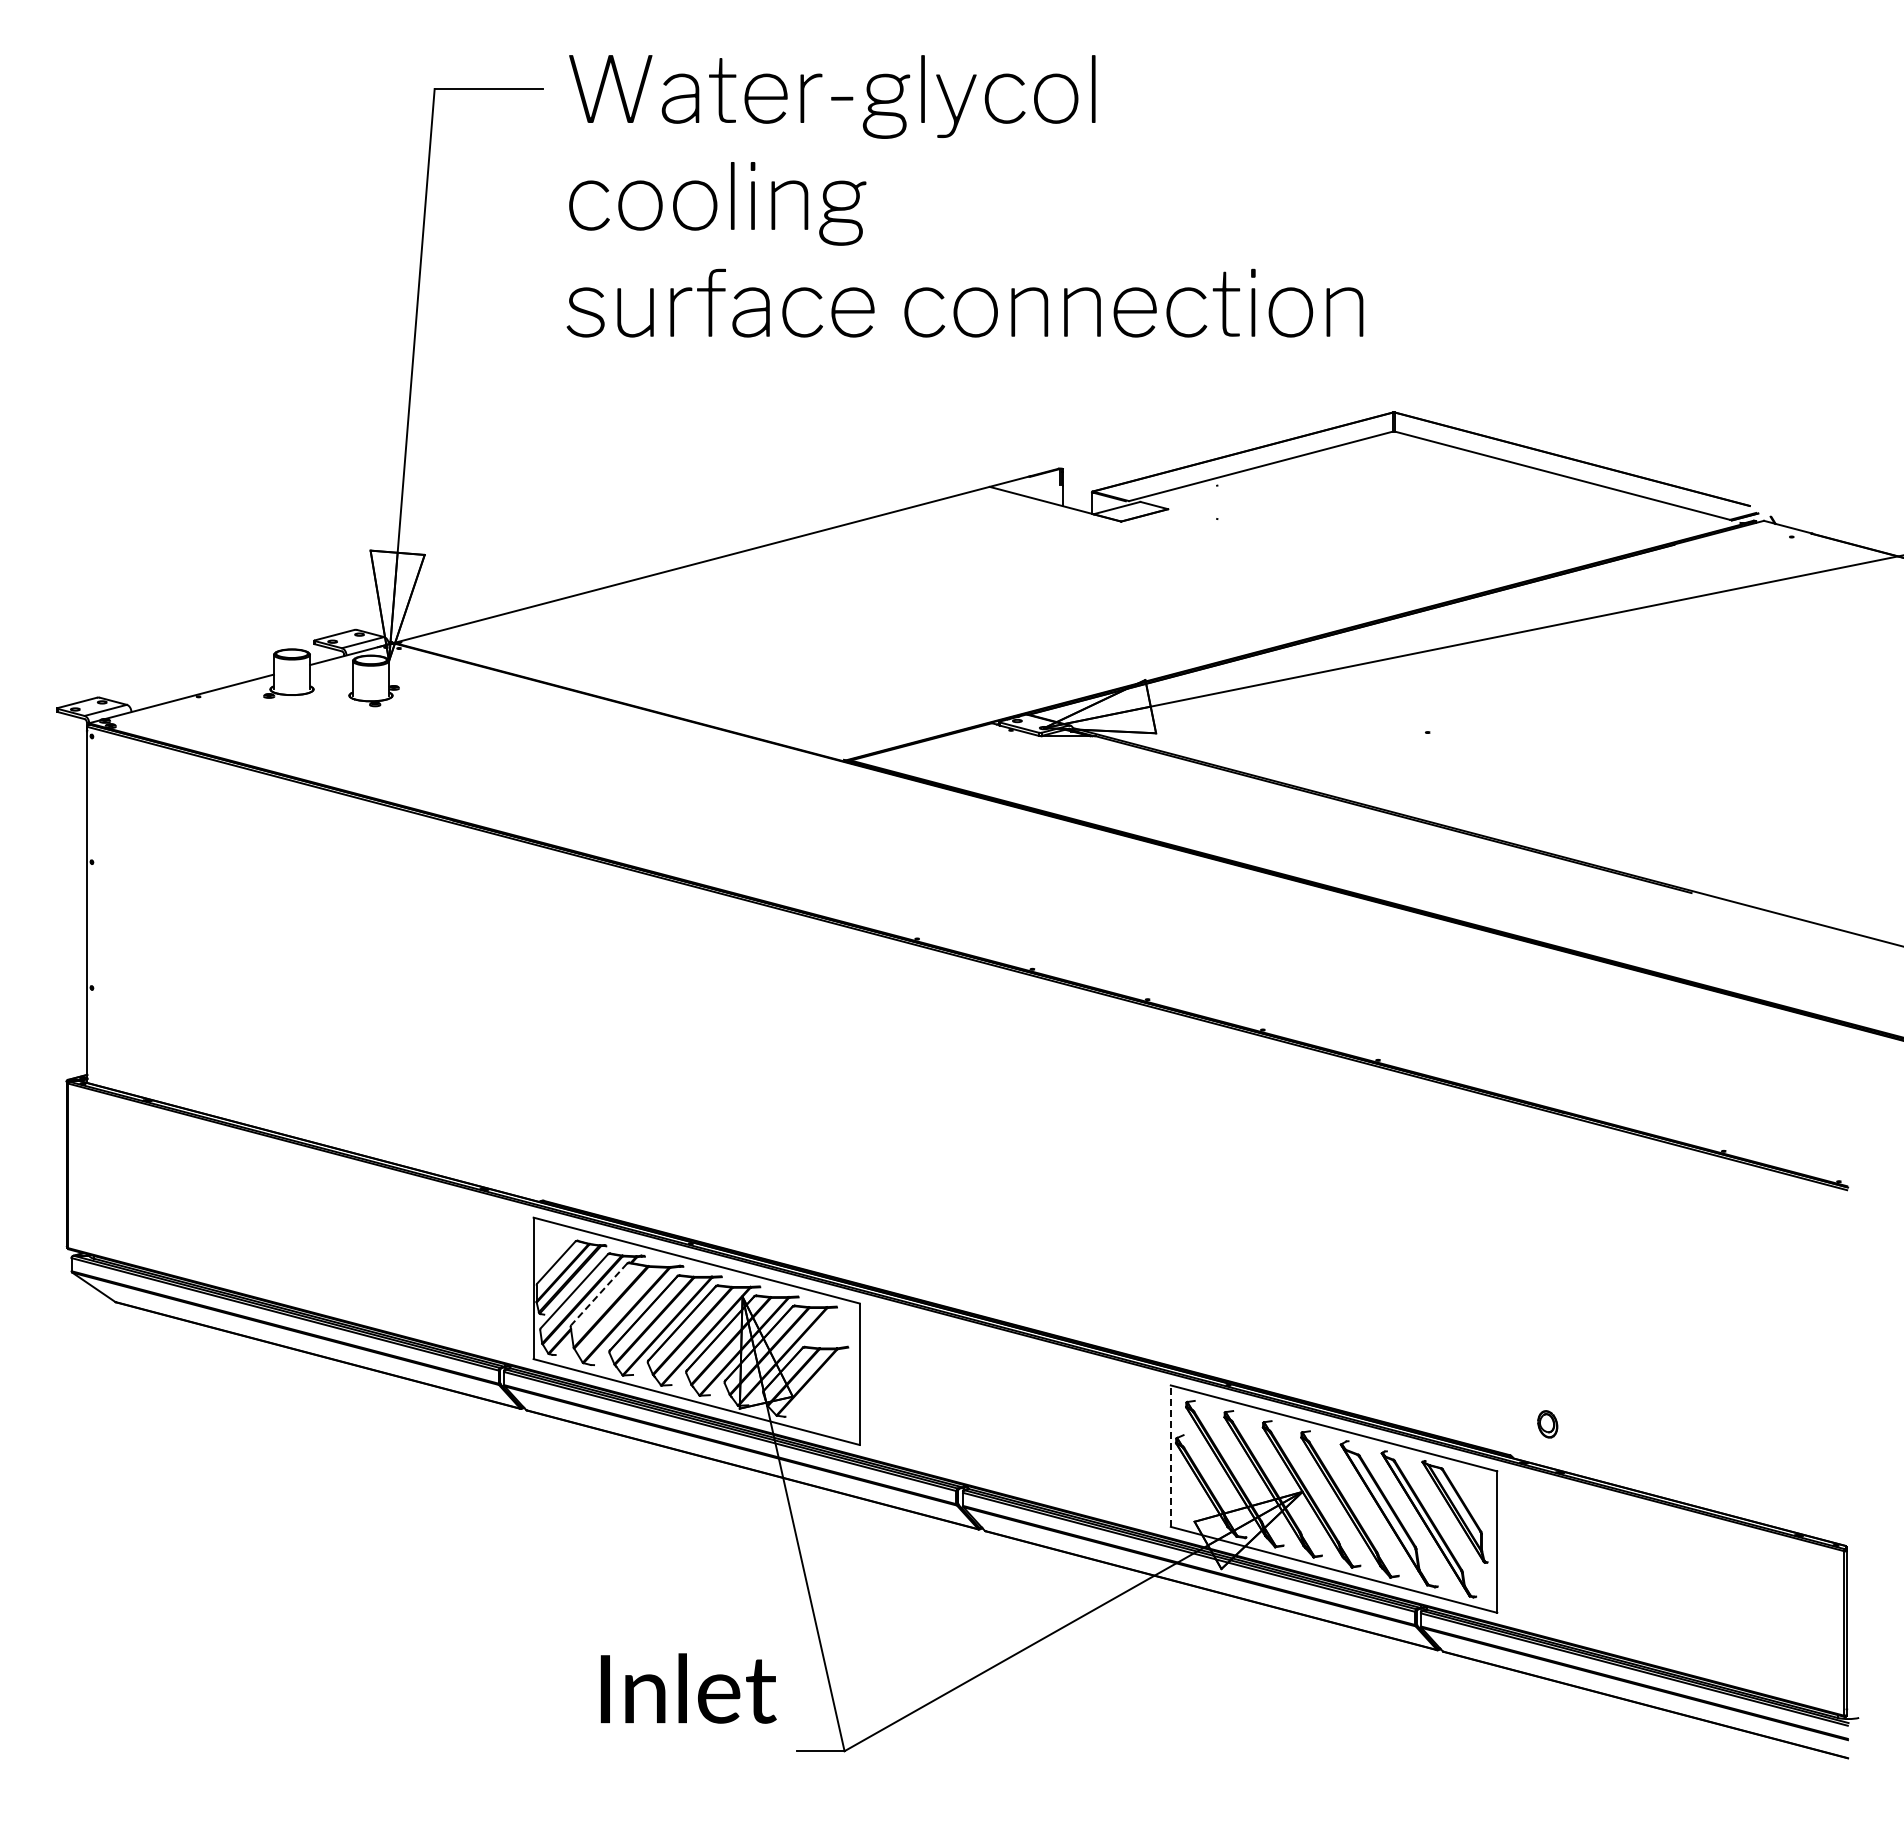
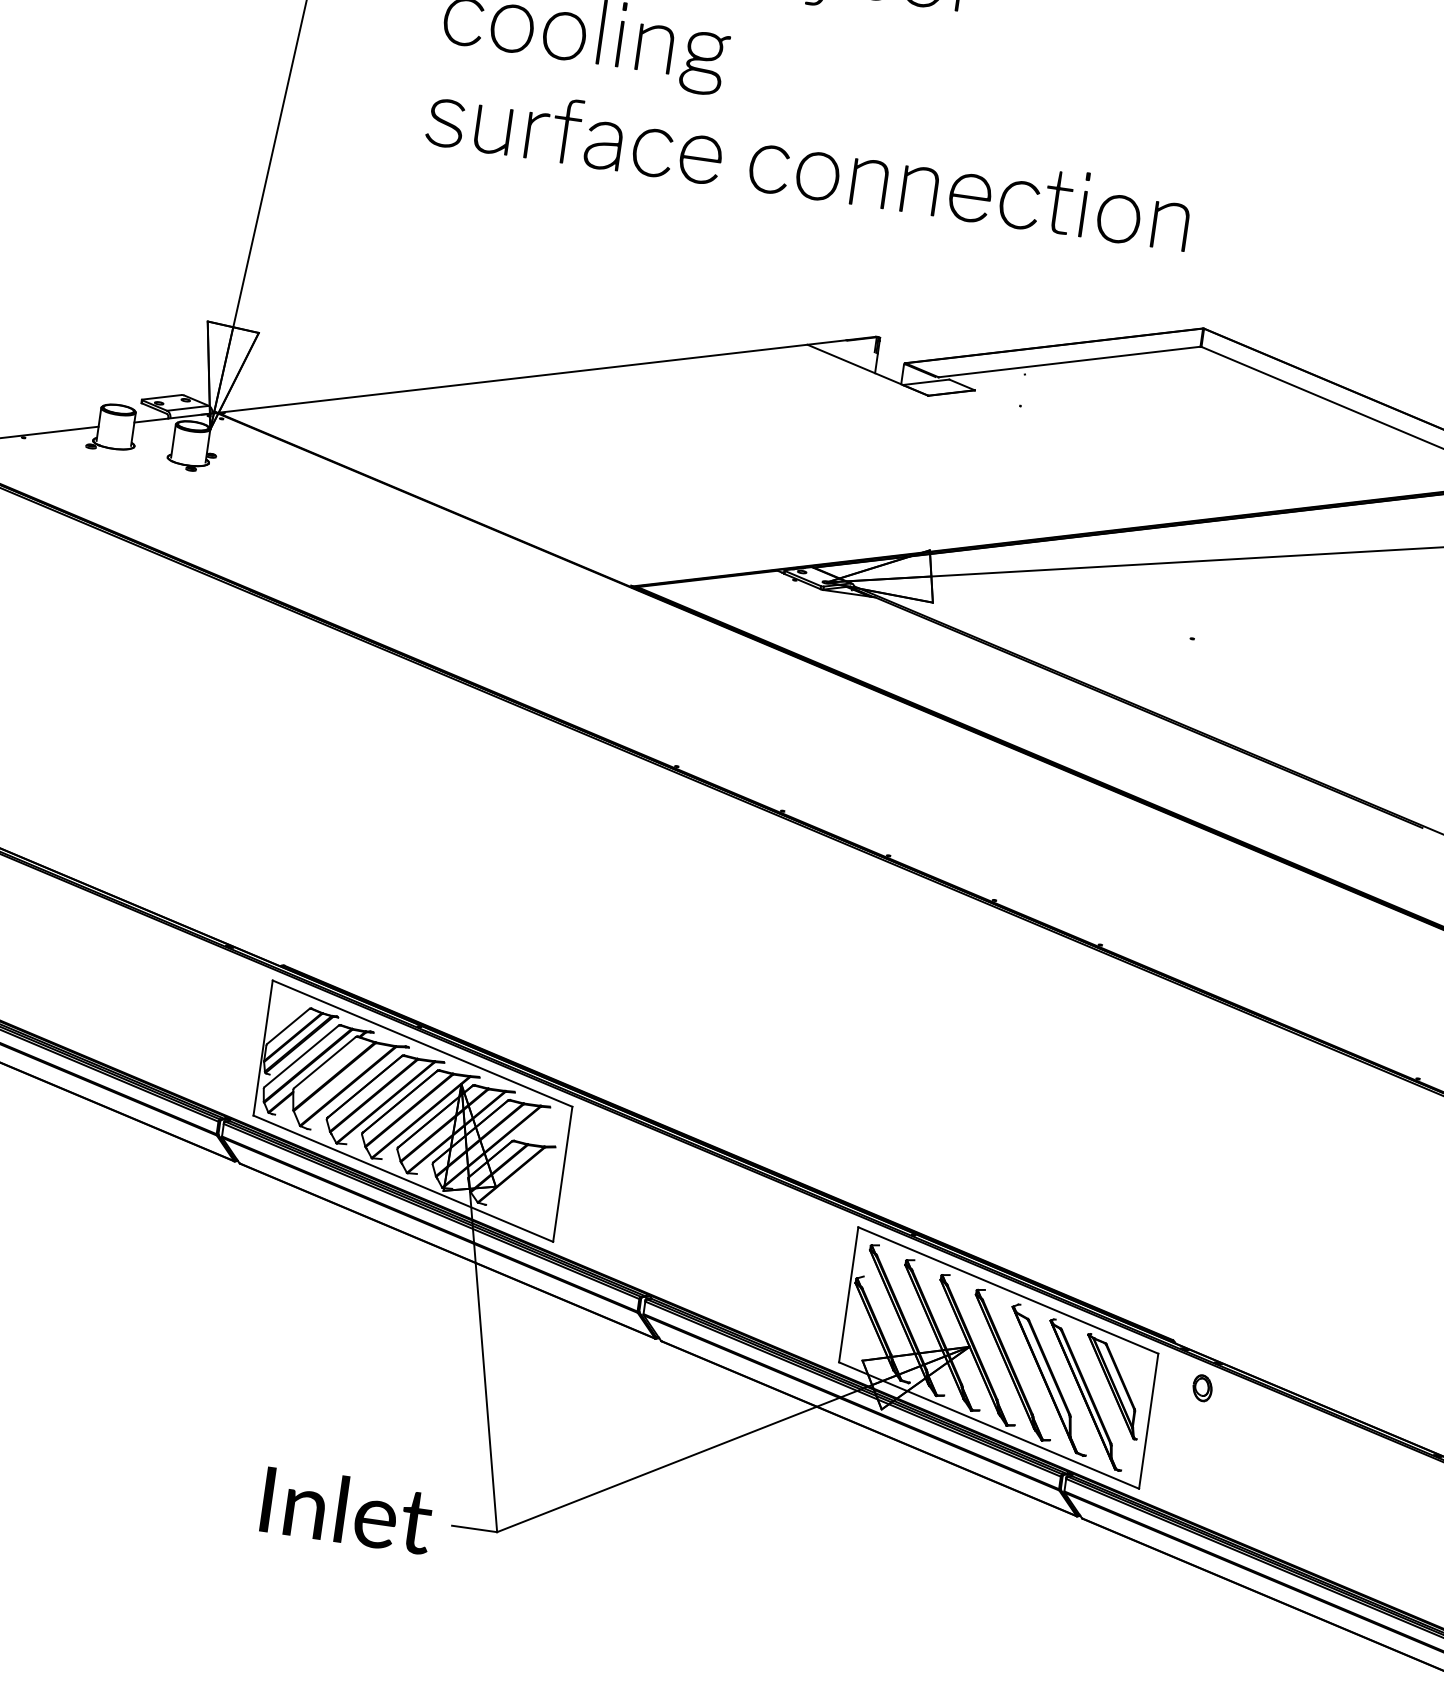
line: (598, 1294) -> (324, 1062), dashed -> solid
part: (1547, 1424) -> (1202, 1388), moved
line: (1170, 1456) -> (848, 1295), dashed -> solid
text: (688, 1688) -> (347, 1510), moved

